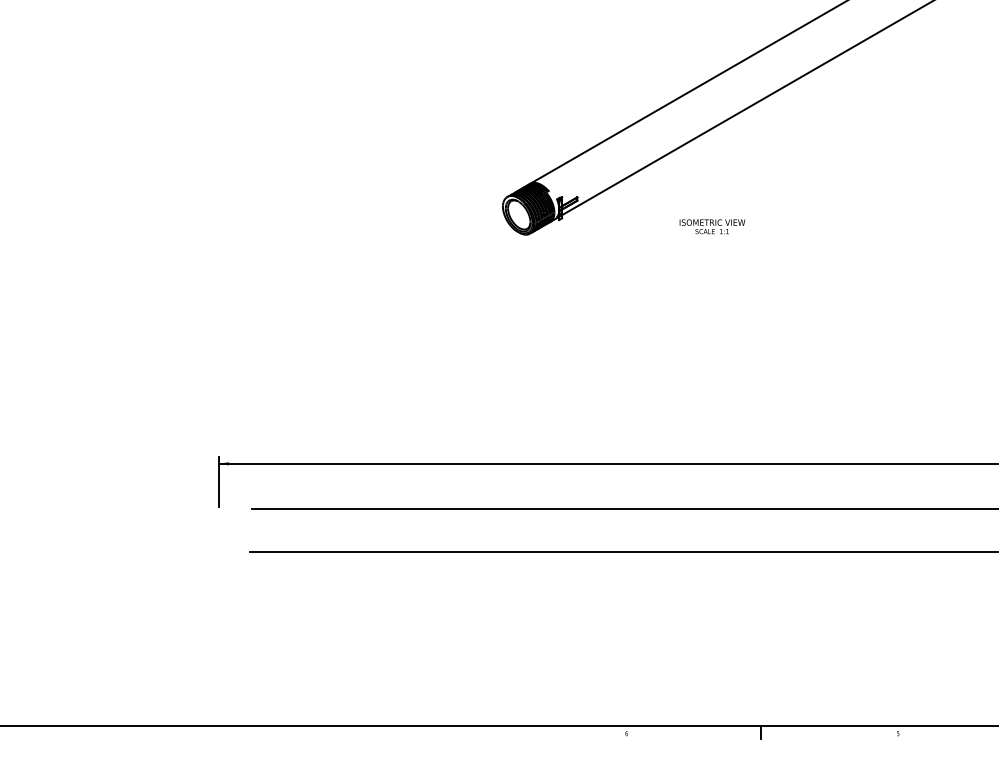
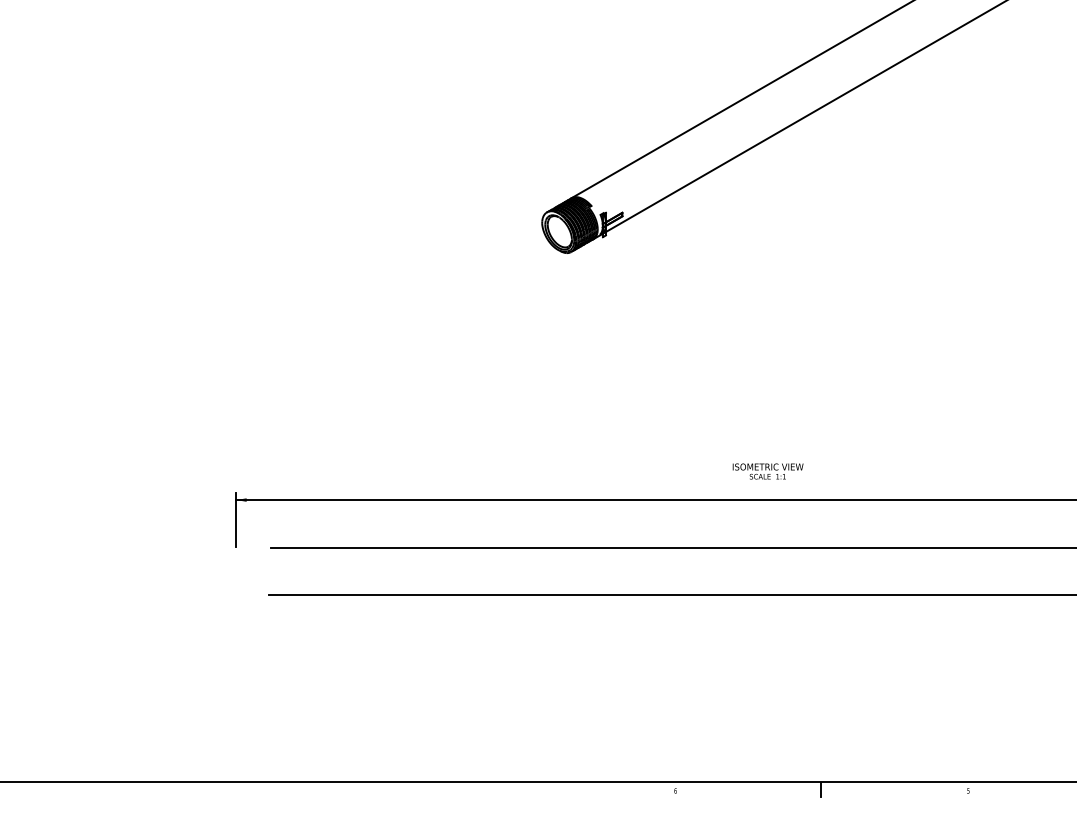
text: (711, 226) -> (767, 471), moved

